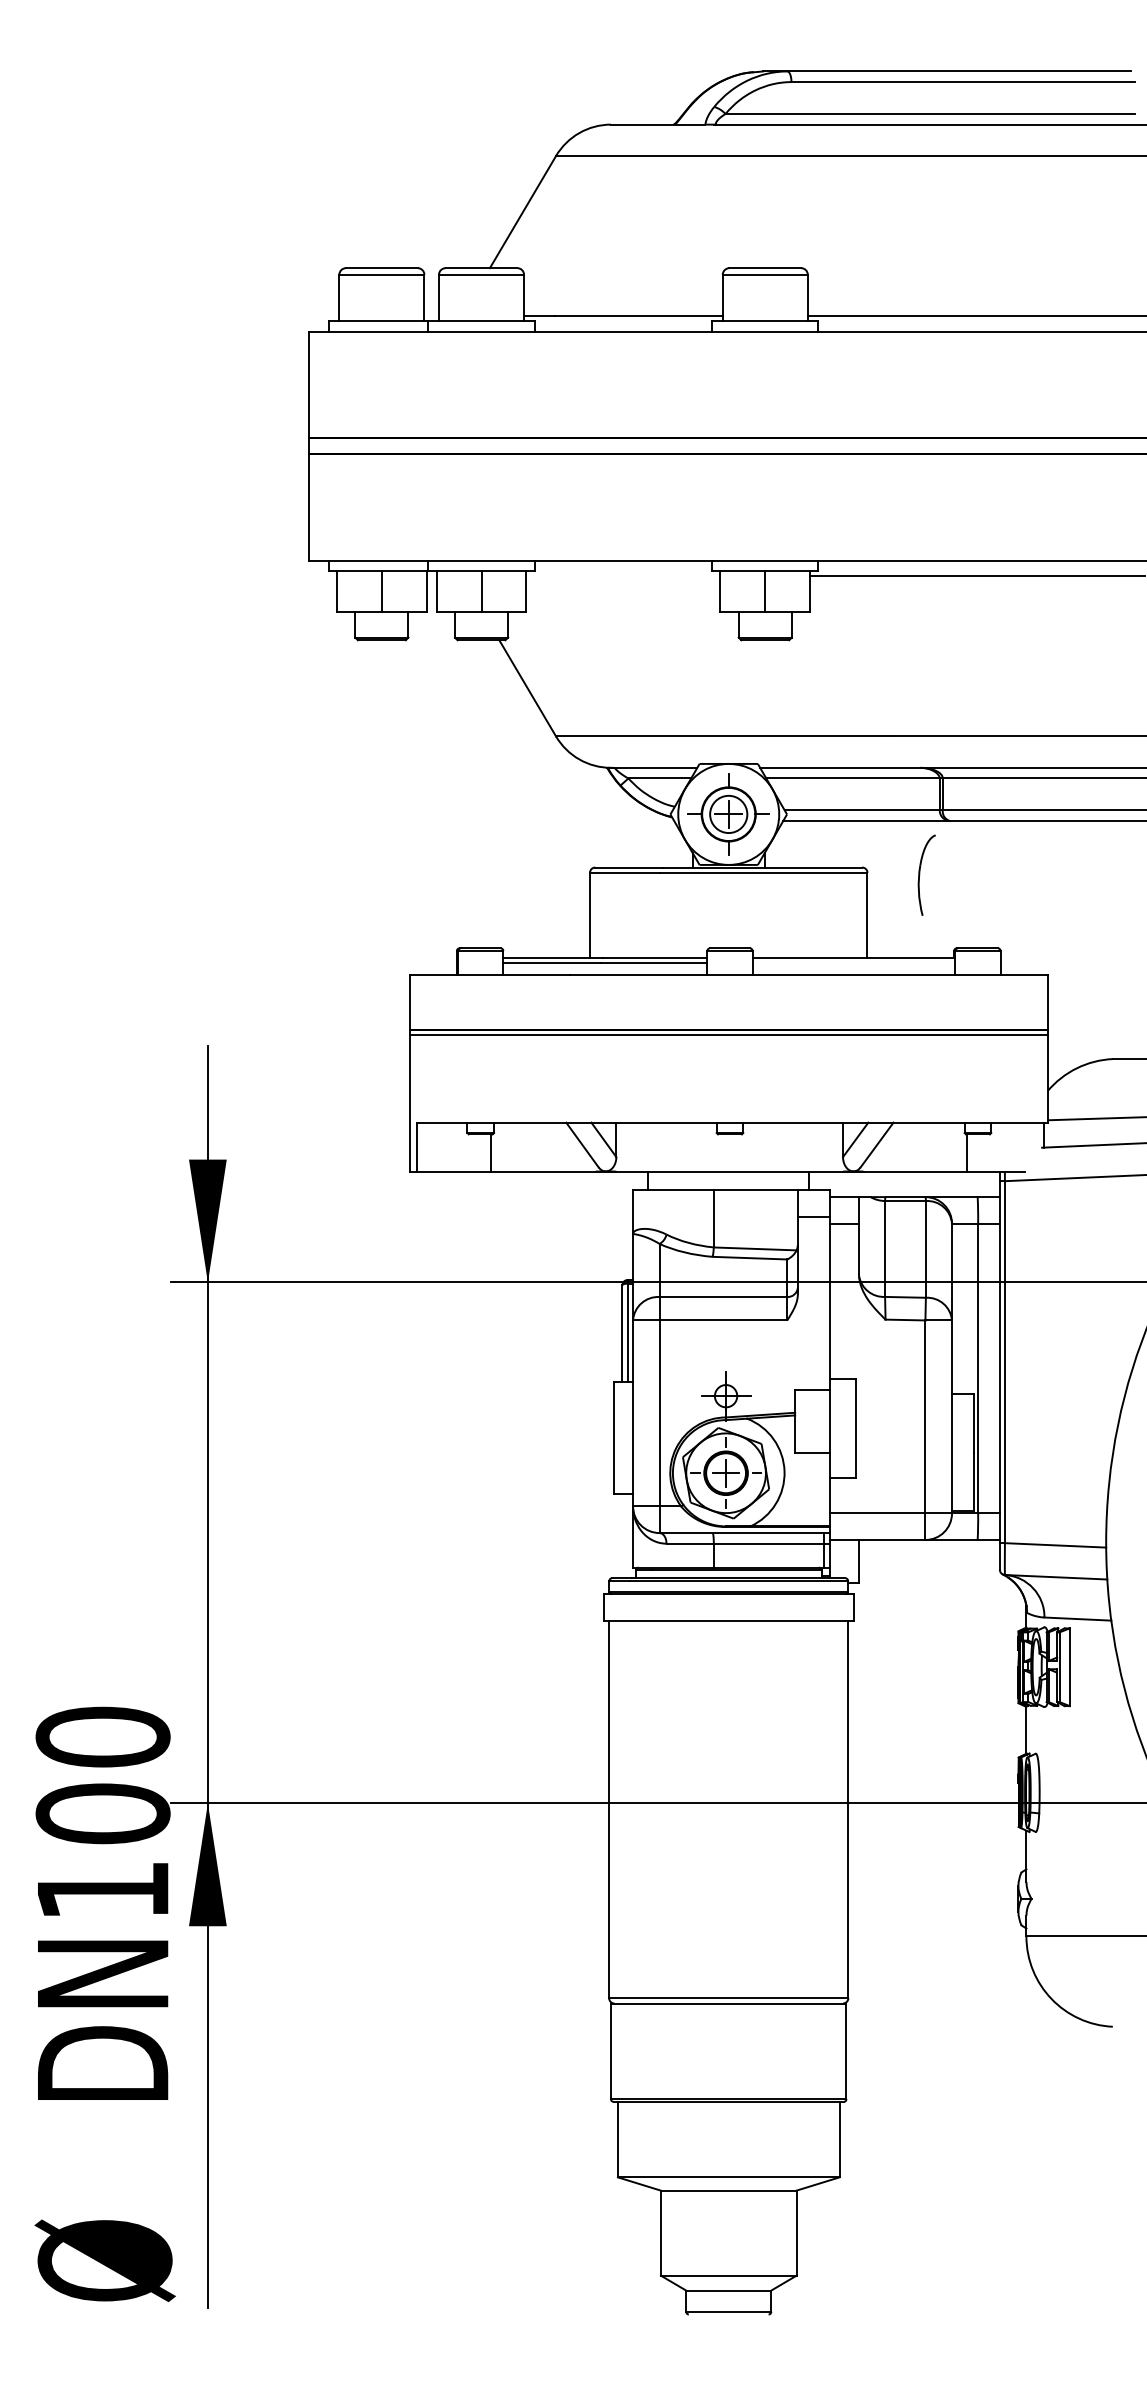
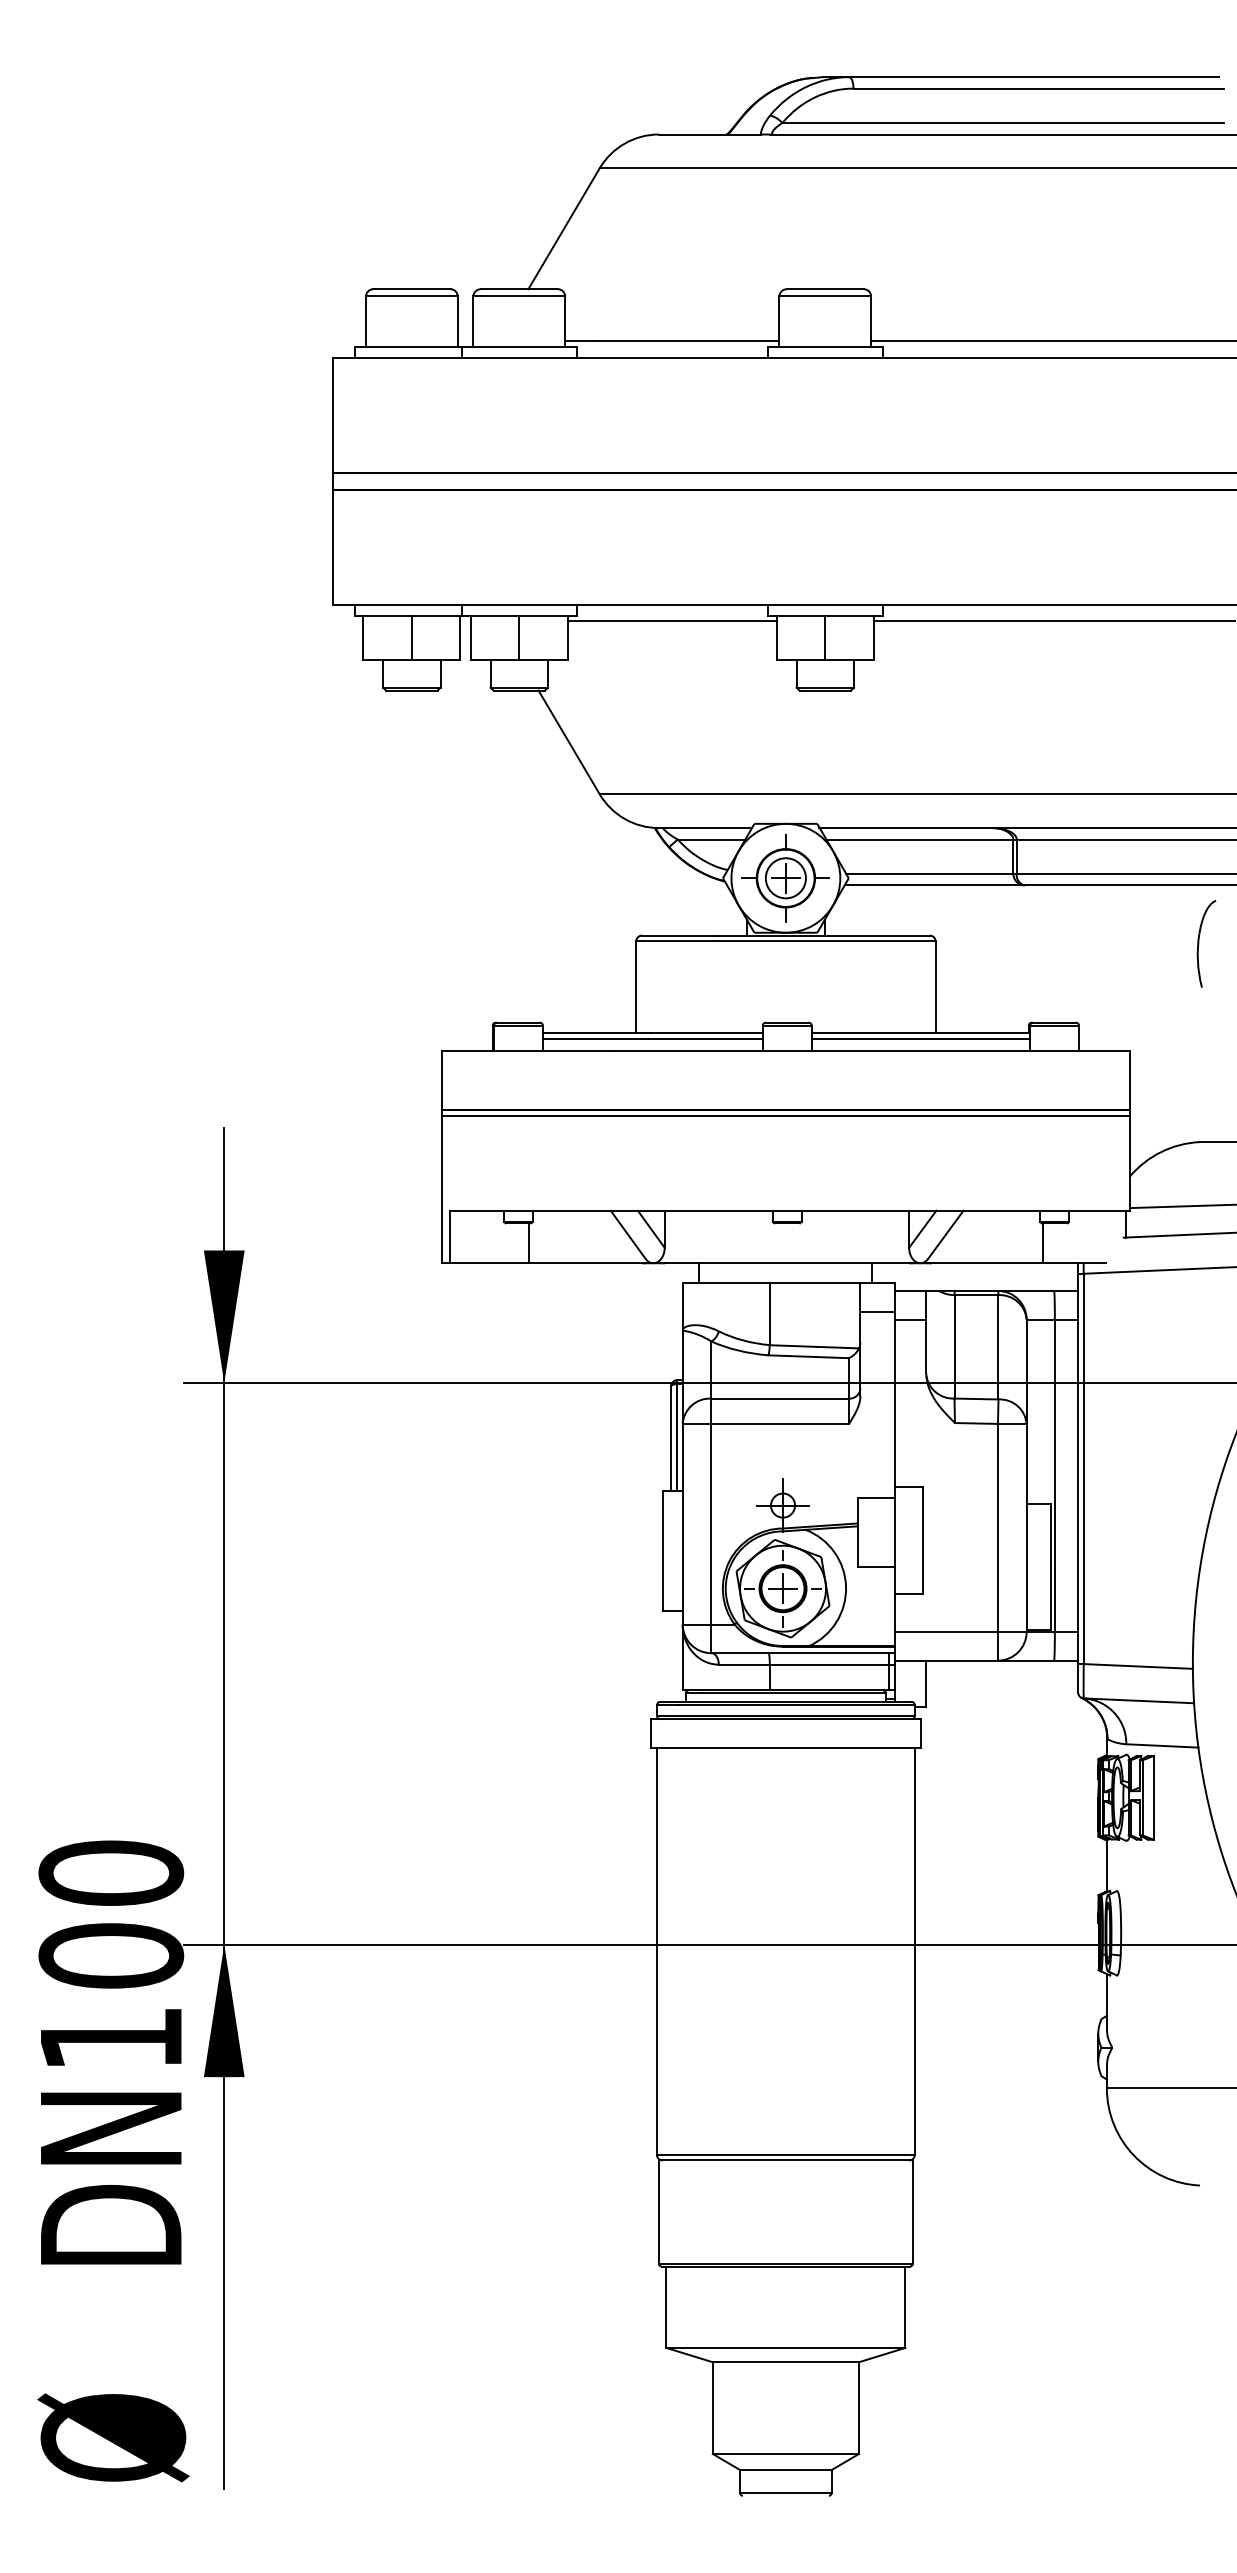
line: (622, 576) -> (671, 621), added
part: (920, 874) -> (1199, 943), moved
line: (853, 963) -> (920, 1038), added

